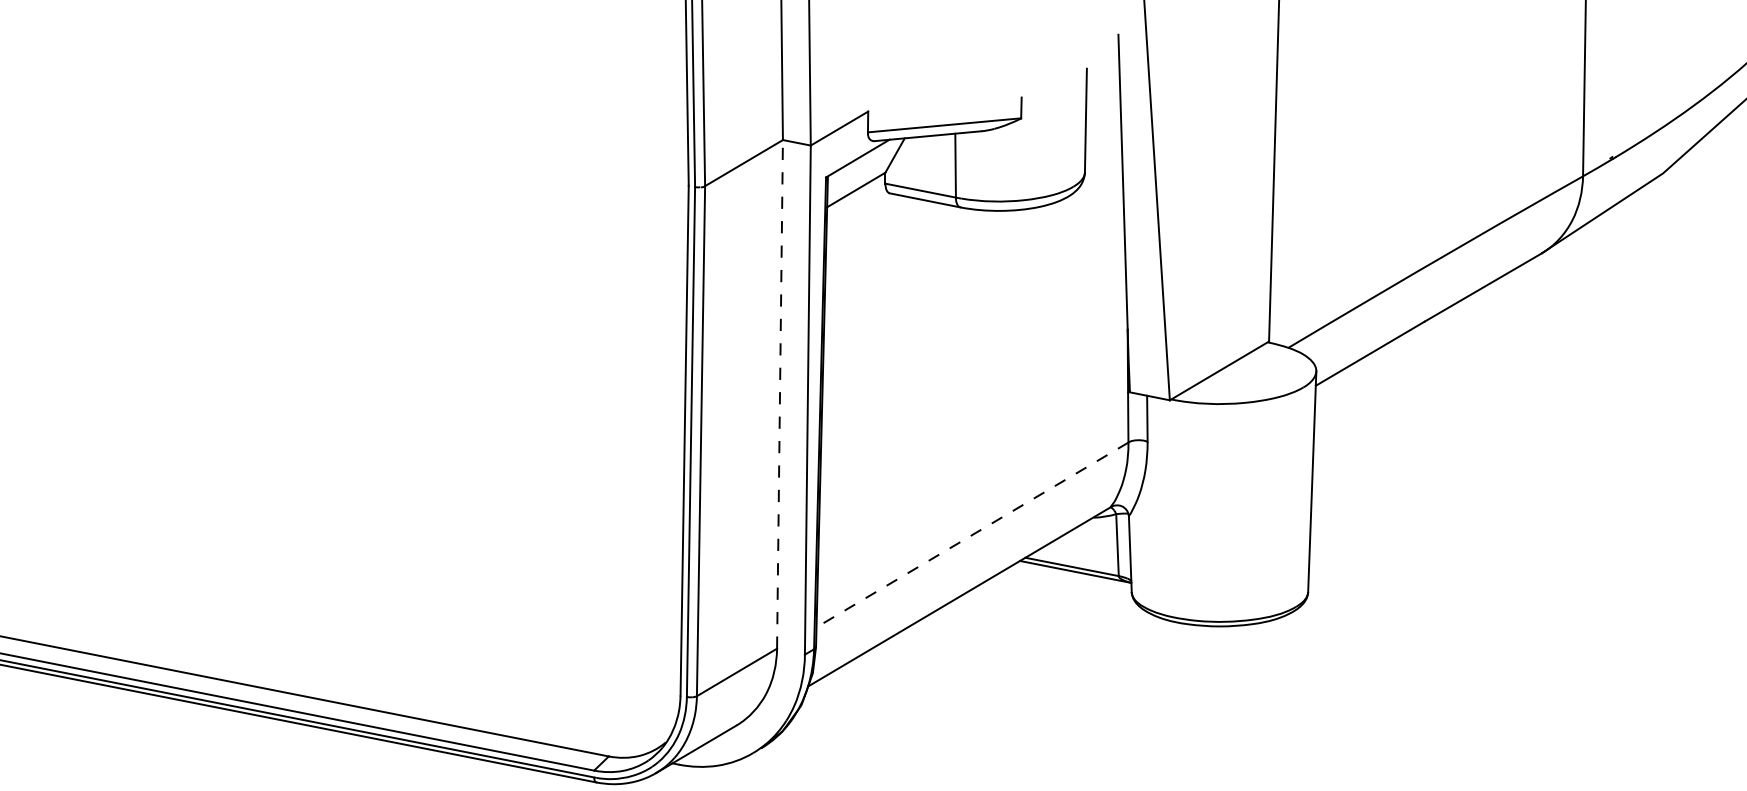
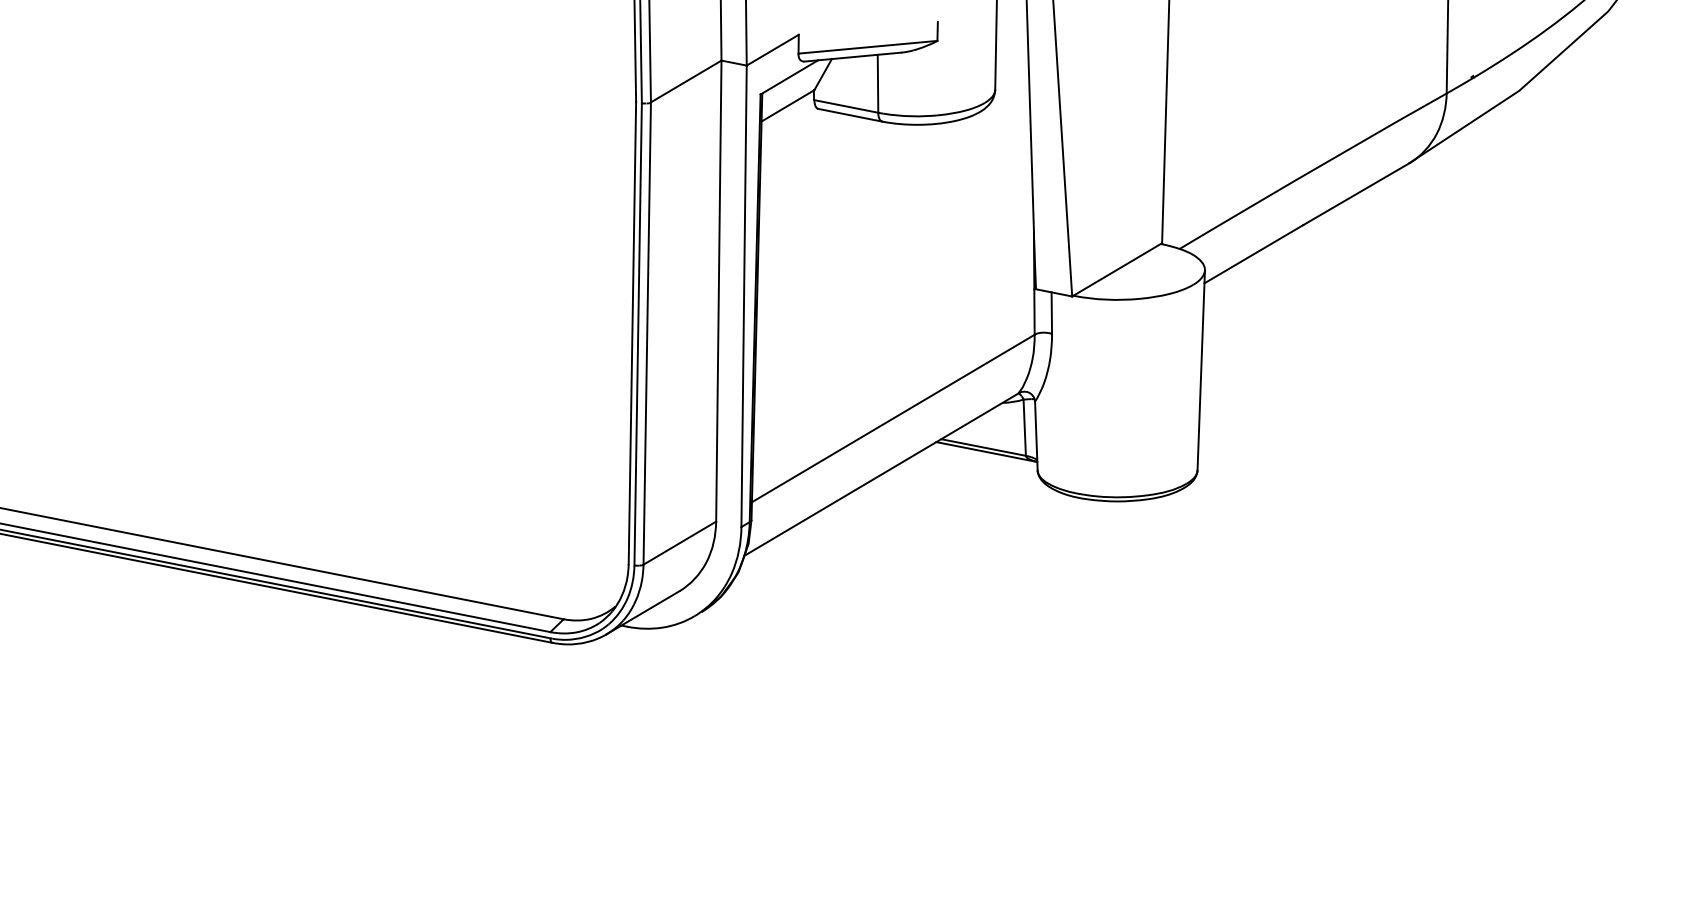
line: (779, 394) -> (718, 291), dashed -> solid
line: (971, 534) -> (892, 418), dashed -> solid

